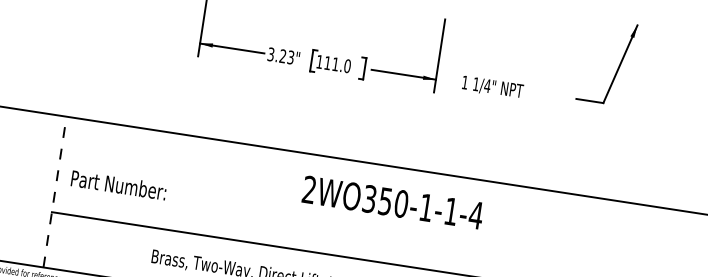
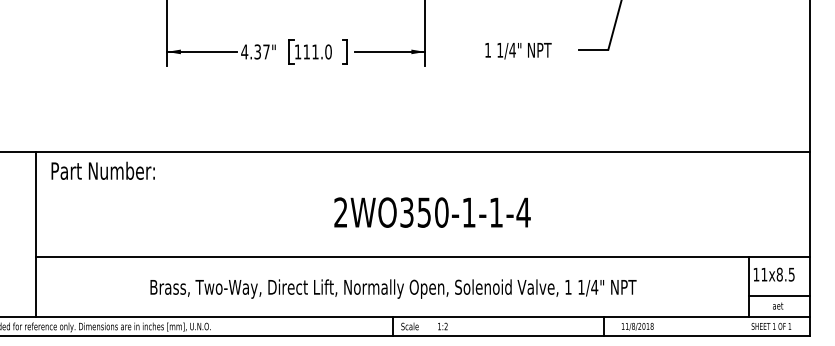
text: (280, 55) -> (255, 51), 3.23" -> 4.37"
text: (492, 87) -> (518, 51), moved
text: (118, 184) -> (102, 170), moved
line: (54, 191) -> (35, 234), dashed -> solid
text: (393, 202) -> (432, 212), moved

